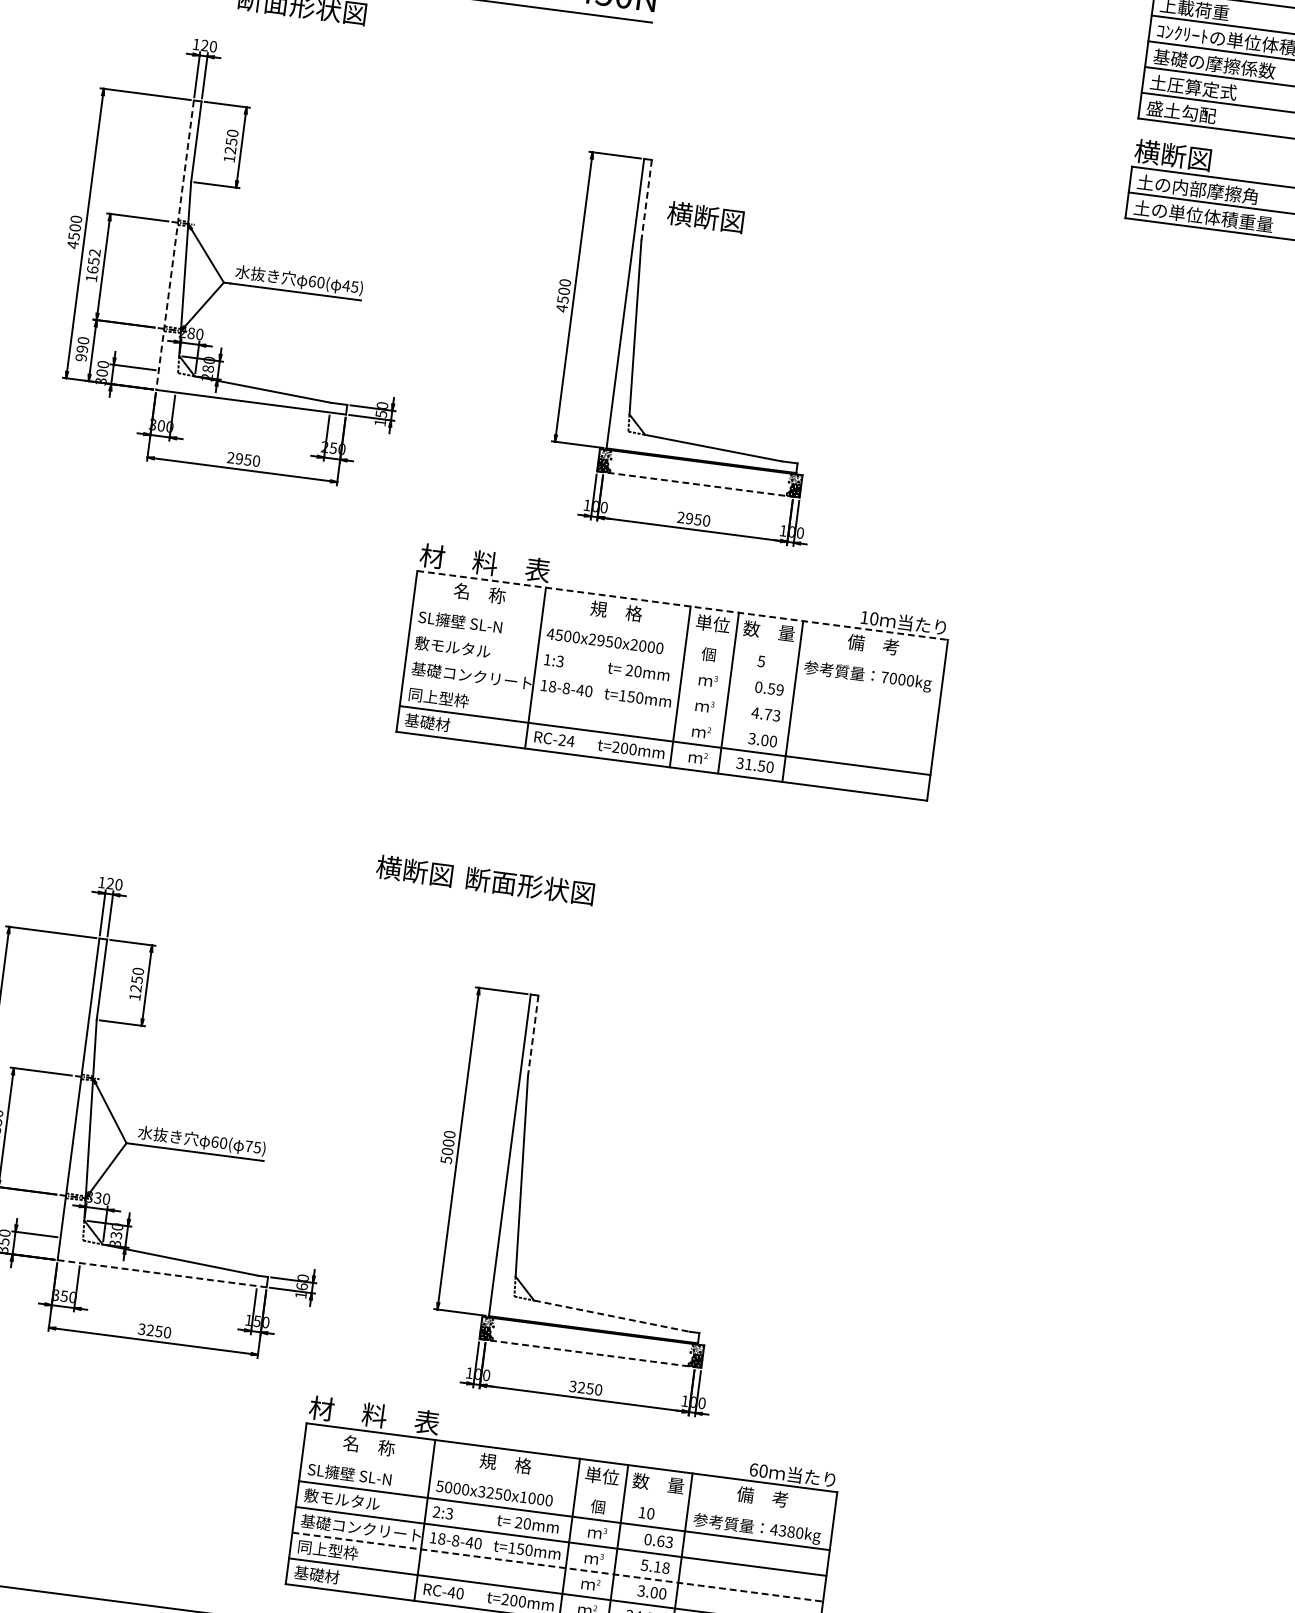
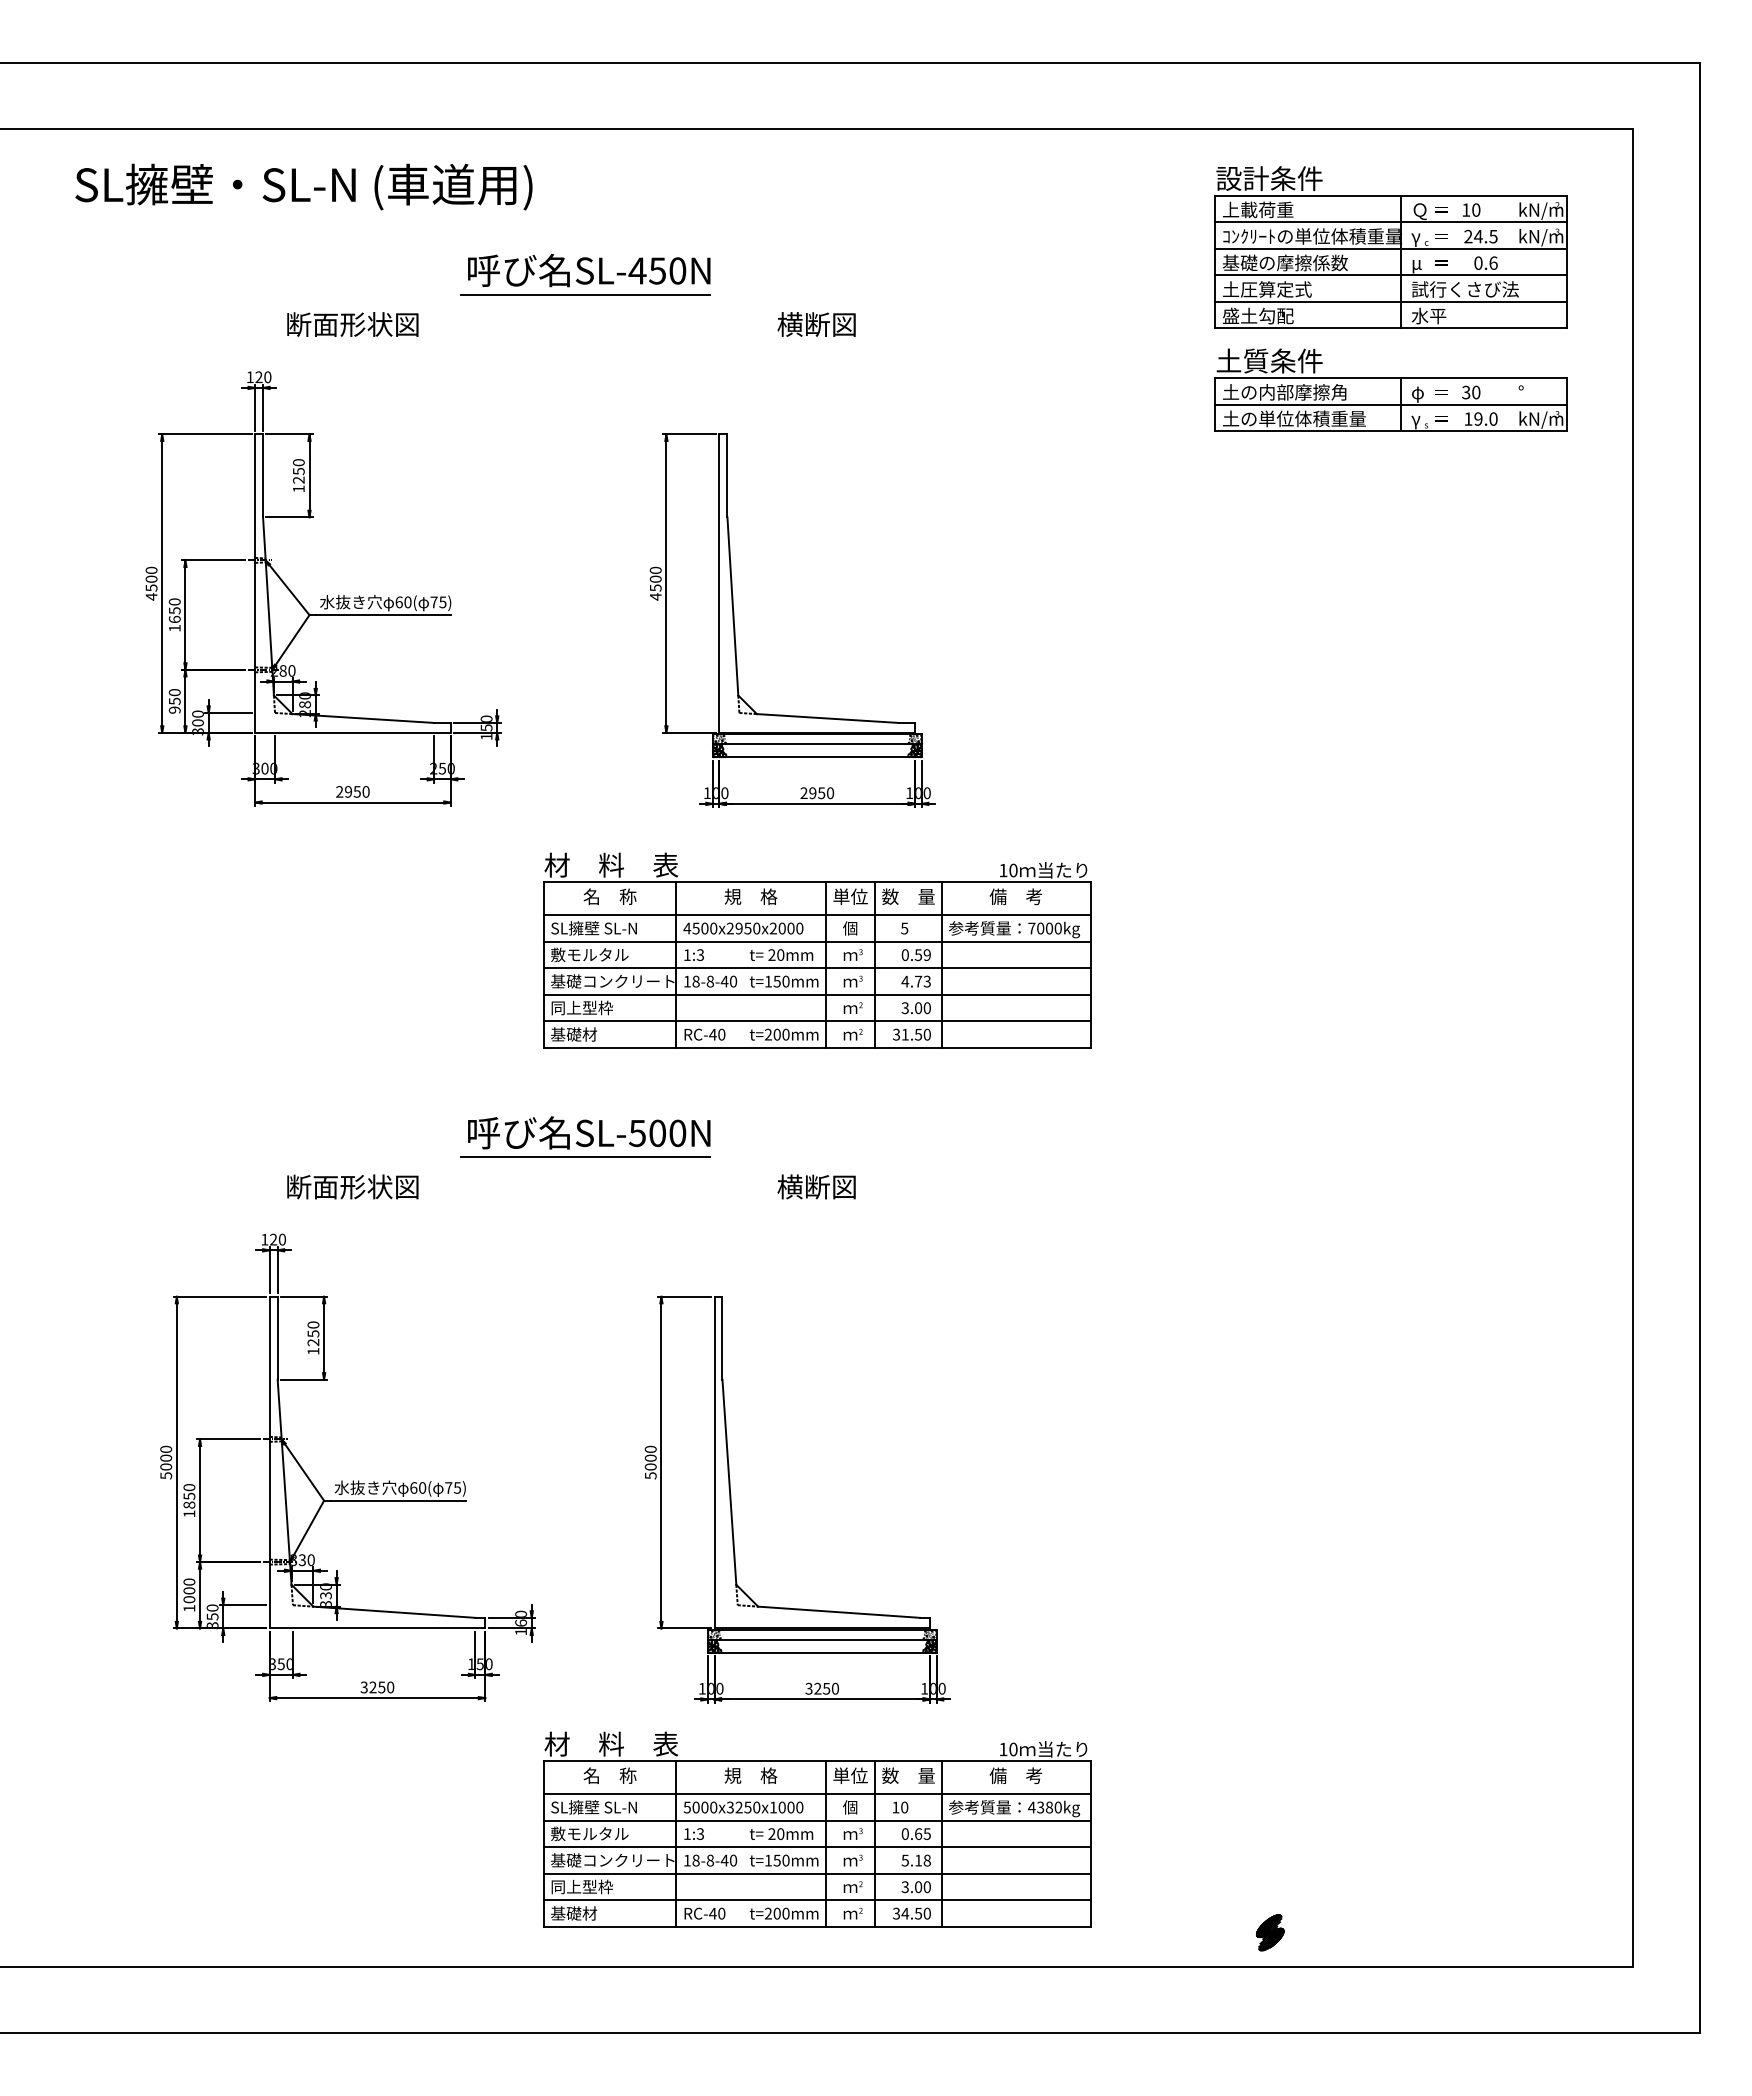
text: (1186, 156) -> (1269, 360), 横断図 -> 土質条件
line: (646, 200) -> (727, 476), dashed -> solid
text: (705, 217) -> (816, 324), moved
line: (175, 246) -> (255, 584), dashed -> solid
text: (94, 252) -> (174, 601), 1652 -> 1650
text: (346, 286) -> (434, 602), 45) -> 75)
text: (82, 349) -> (174, 701), 990 -> 950
line: (699, 471) -> (816, 744), added
line: (698, 484) -> (817, 757), dashed -> solid
line: (682, 605) -> (817, 882), dashed -> solid
line: (677, 637) -> (816, 915), added
line: (674, 662) -> (816, 941), added
line: (670, 689) -> (816, 968), added
line: (667, 714) -> (816, 994), added
text: (566, 740) -> (717, 1034), RC-24 -> RC-40
part: (425, 822) -> (585, 1136), added
text: (414, 870) -> (816, 1186), moved
text: (530, 885) -> (352, 1186), moved
line: (533, 1036) -> (722, 1338), dashed -> solid
line: (162, 1273) -> (377, 1628), dashed -> solid
line: (612, 1316) -> (839, 1612), dashed -> solid
line: (591, 1340) -> (821, 1639), added
line: (590, 1354) -> (822, 1653), dashed -> solid
text: (753, 1469) -> (1003, 1749), 60 -> 10
line: (566, 1490) -> (816, 1794), added
text: (435, 1511) -> (686, 1833), 2:3 -> 1:3
text: (669, 1541) -> (927, 1833), 0.63 -> 0.65
line: (557, 1566) -> (817, 1873), dashed -> solid

